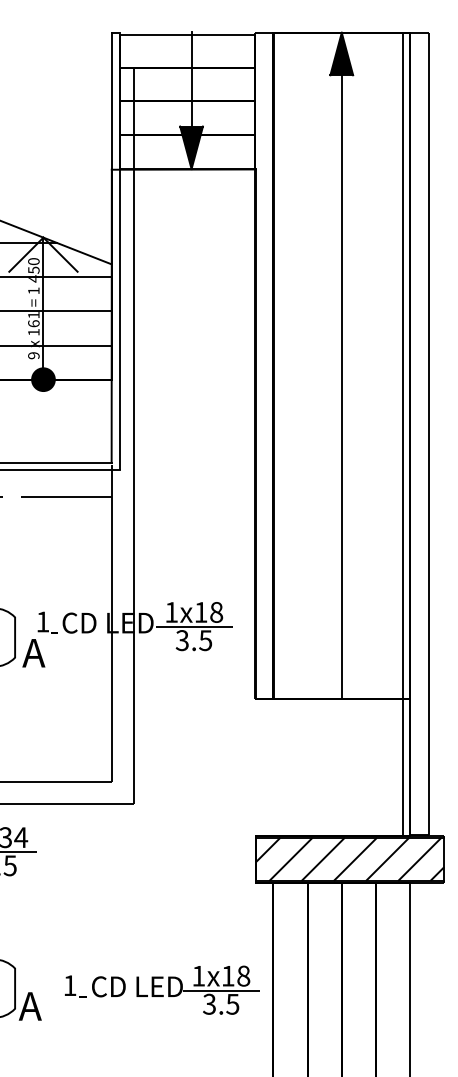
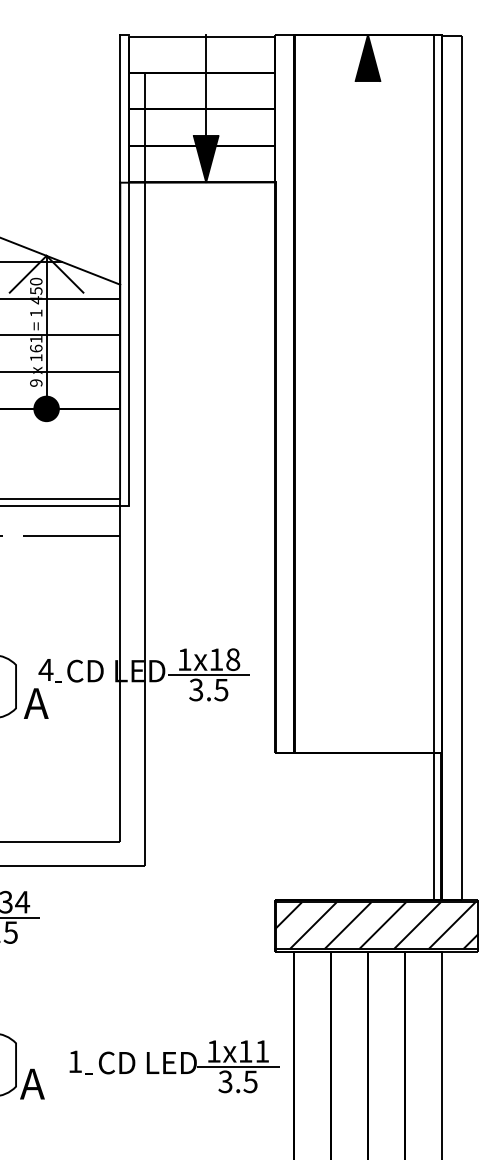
line: (342, 386) -> (368, 416), removed
text: (42, 621) -> (45, 669), 1 -> 4
text: (243, 976) -> (262, 1051), 1x18 -> 1x11

